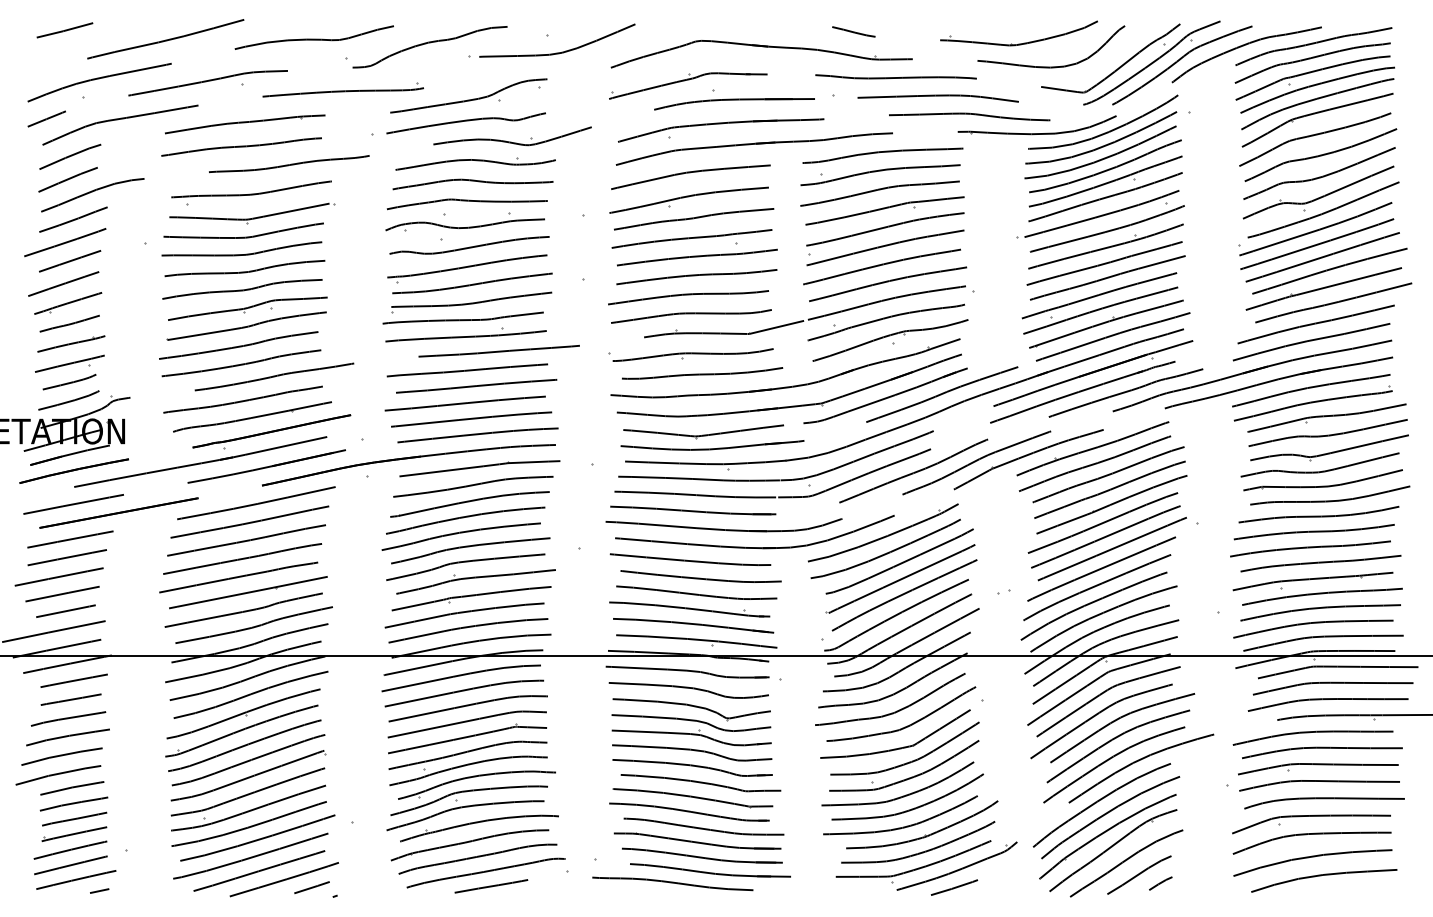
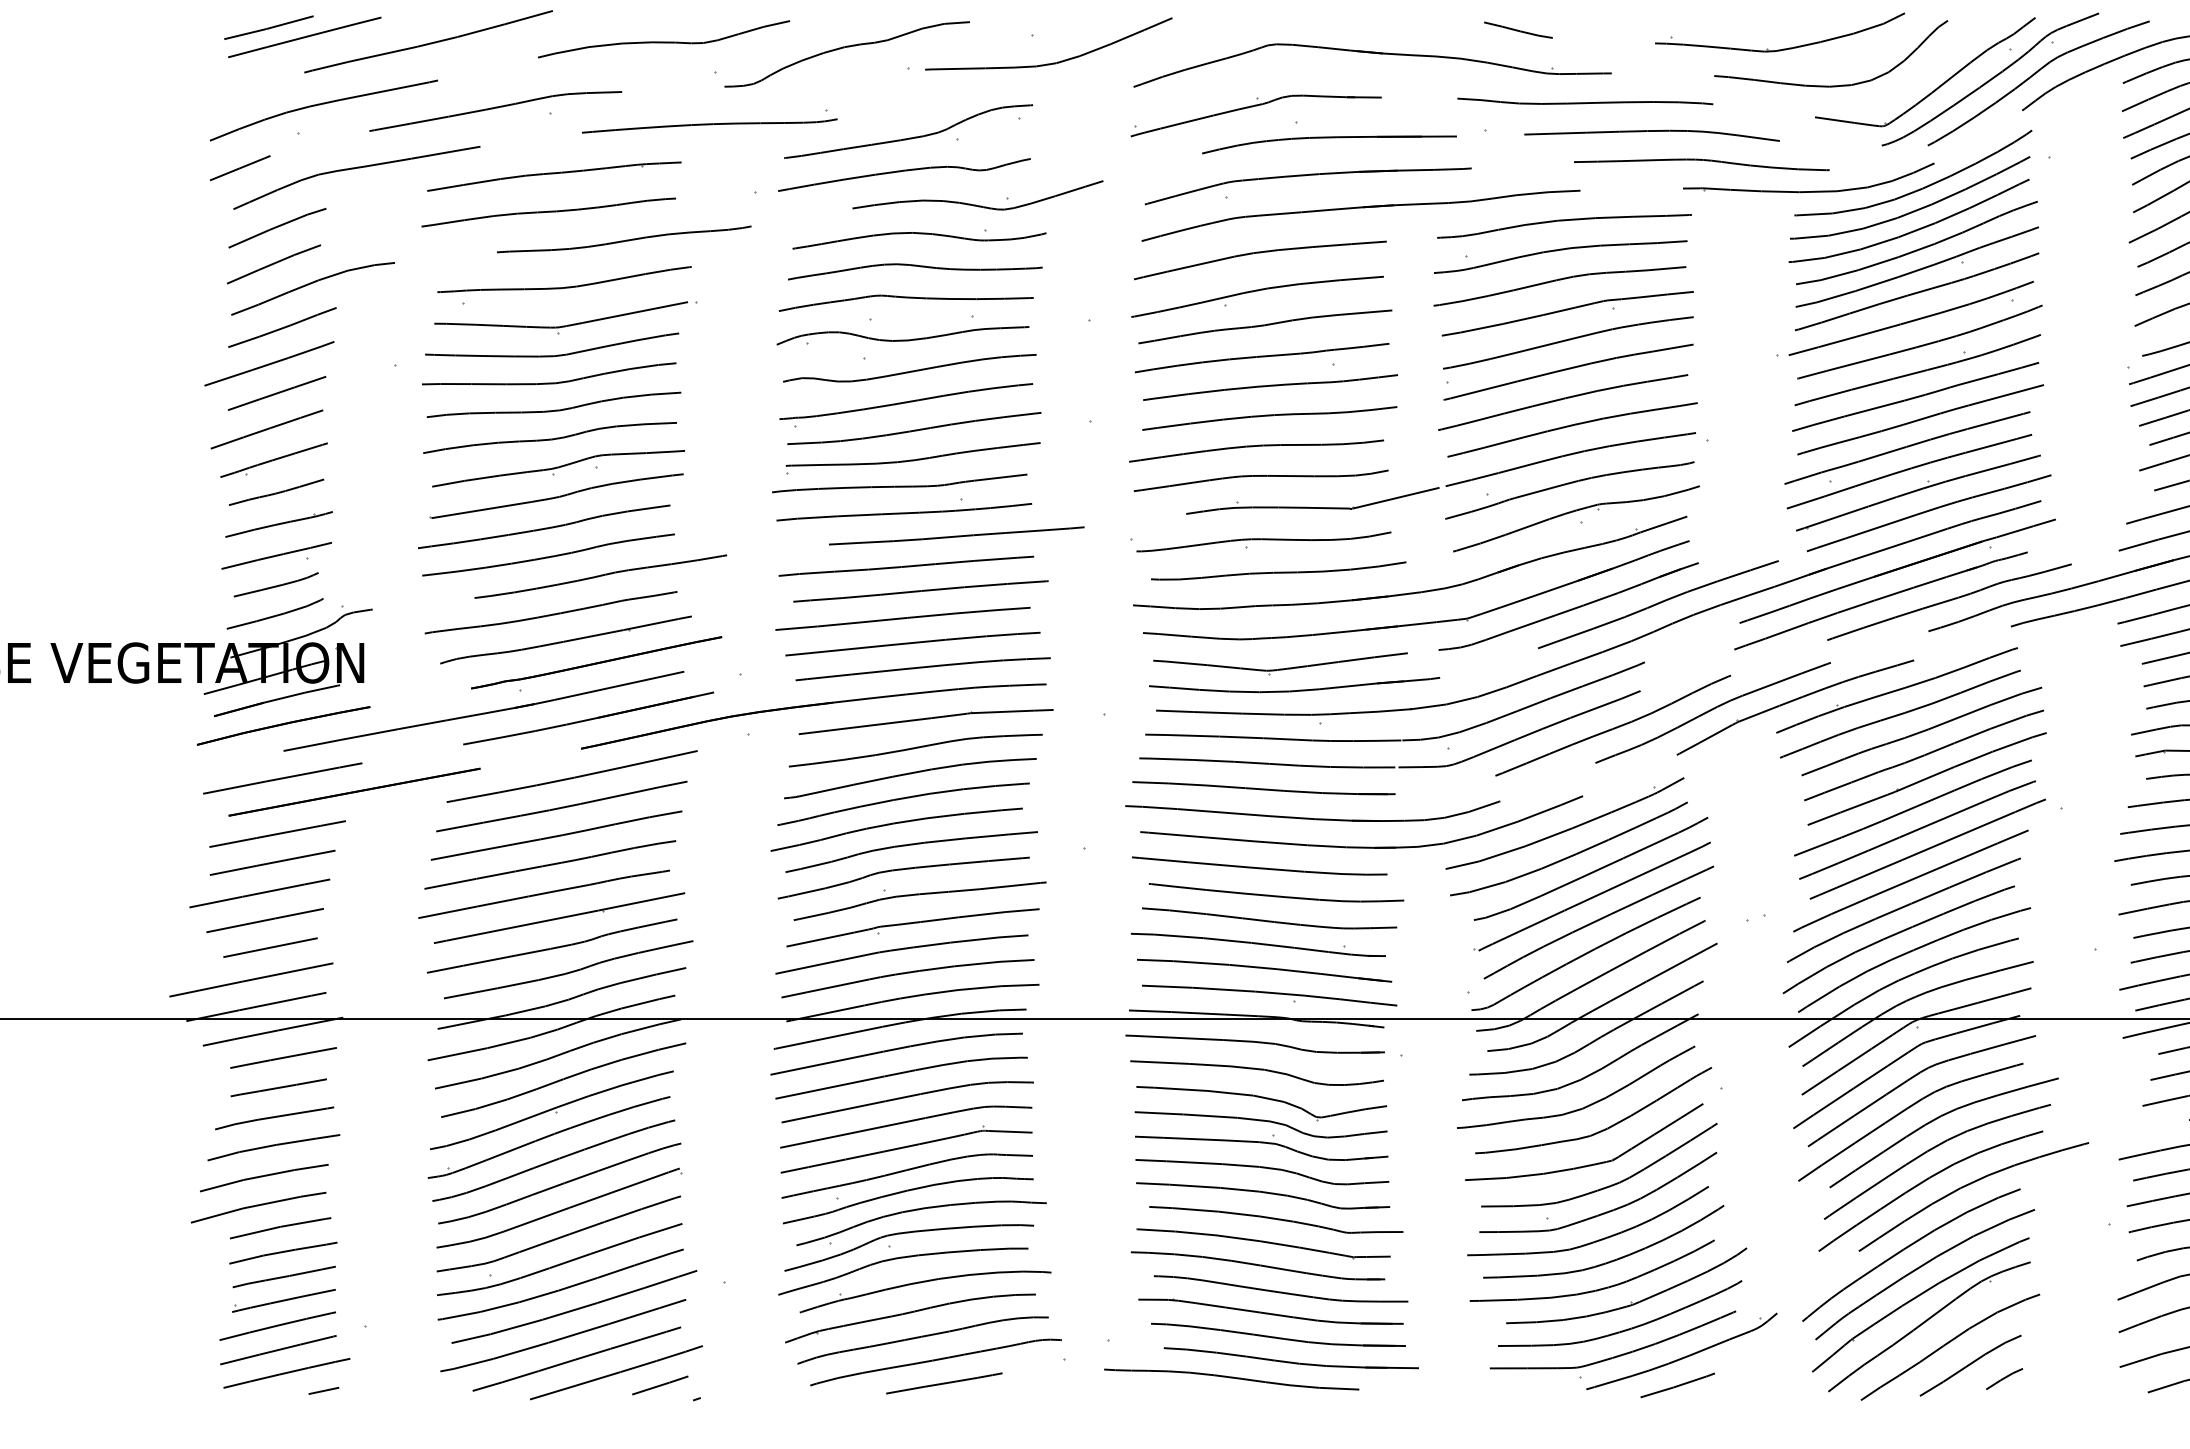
line: (87, 36) -> (304, 37), added

